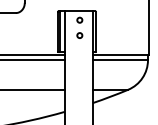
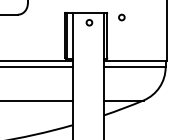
circle: (79, 35) -> (121, 17), moved

